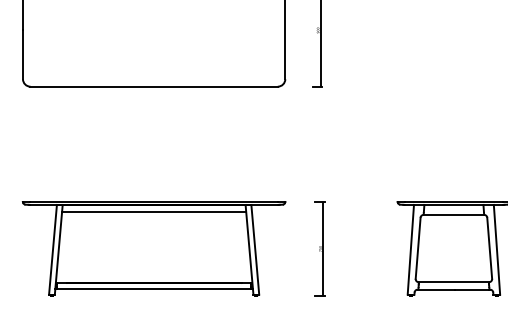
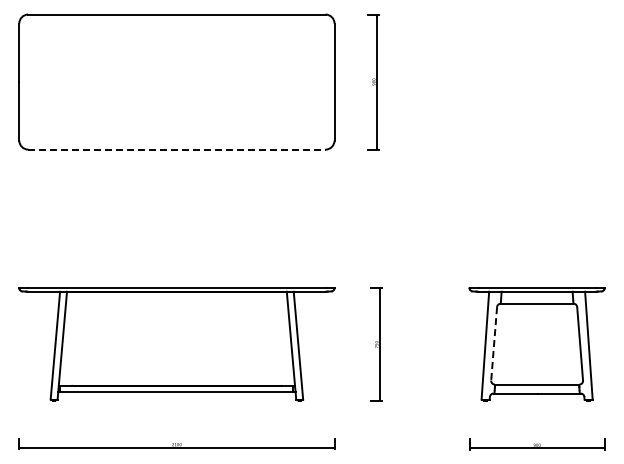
line: (153, 86) -> (176, 149), solid -> dashed
line: (153, 212) -> (176, 300), removed
line: (418, 248) -> (494, 343), solid -> dashed

